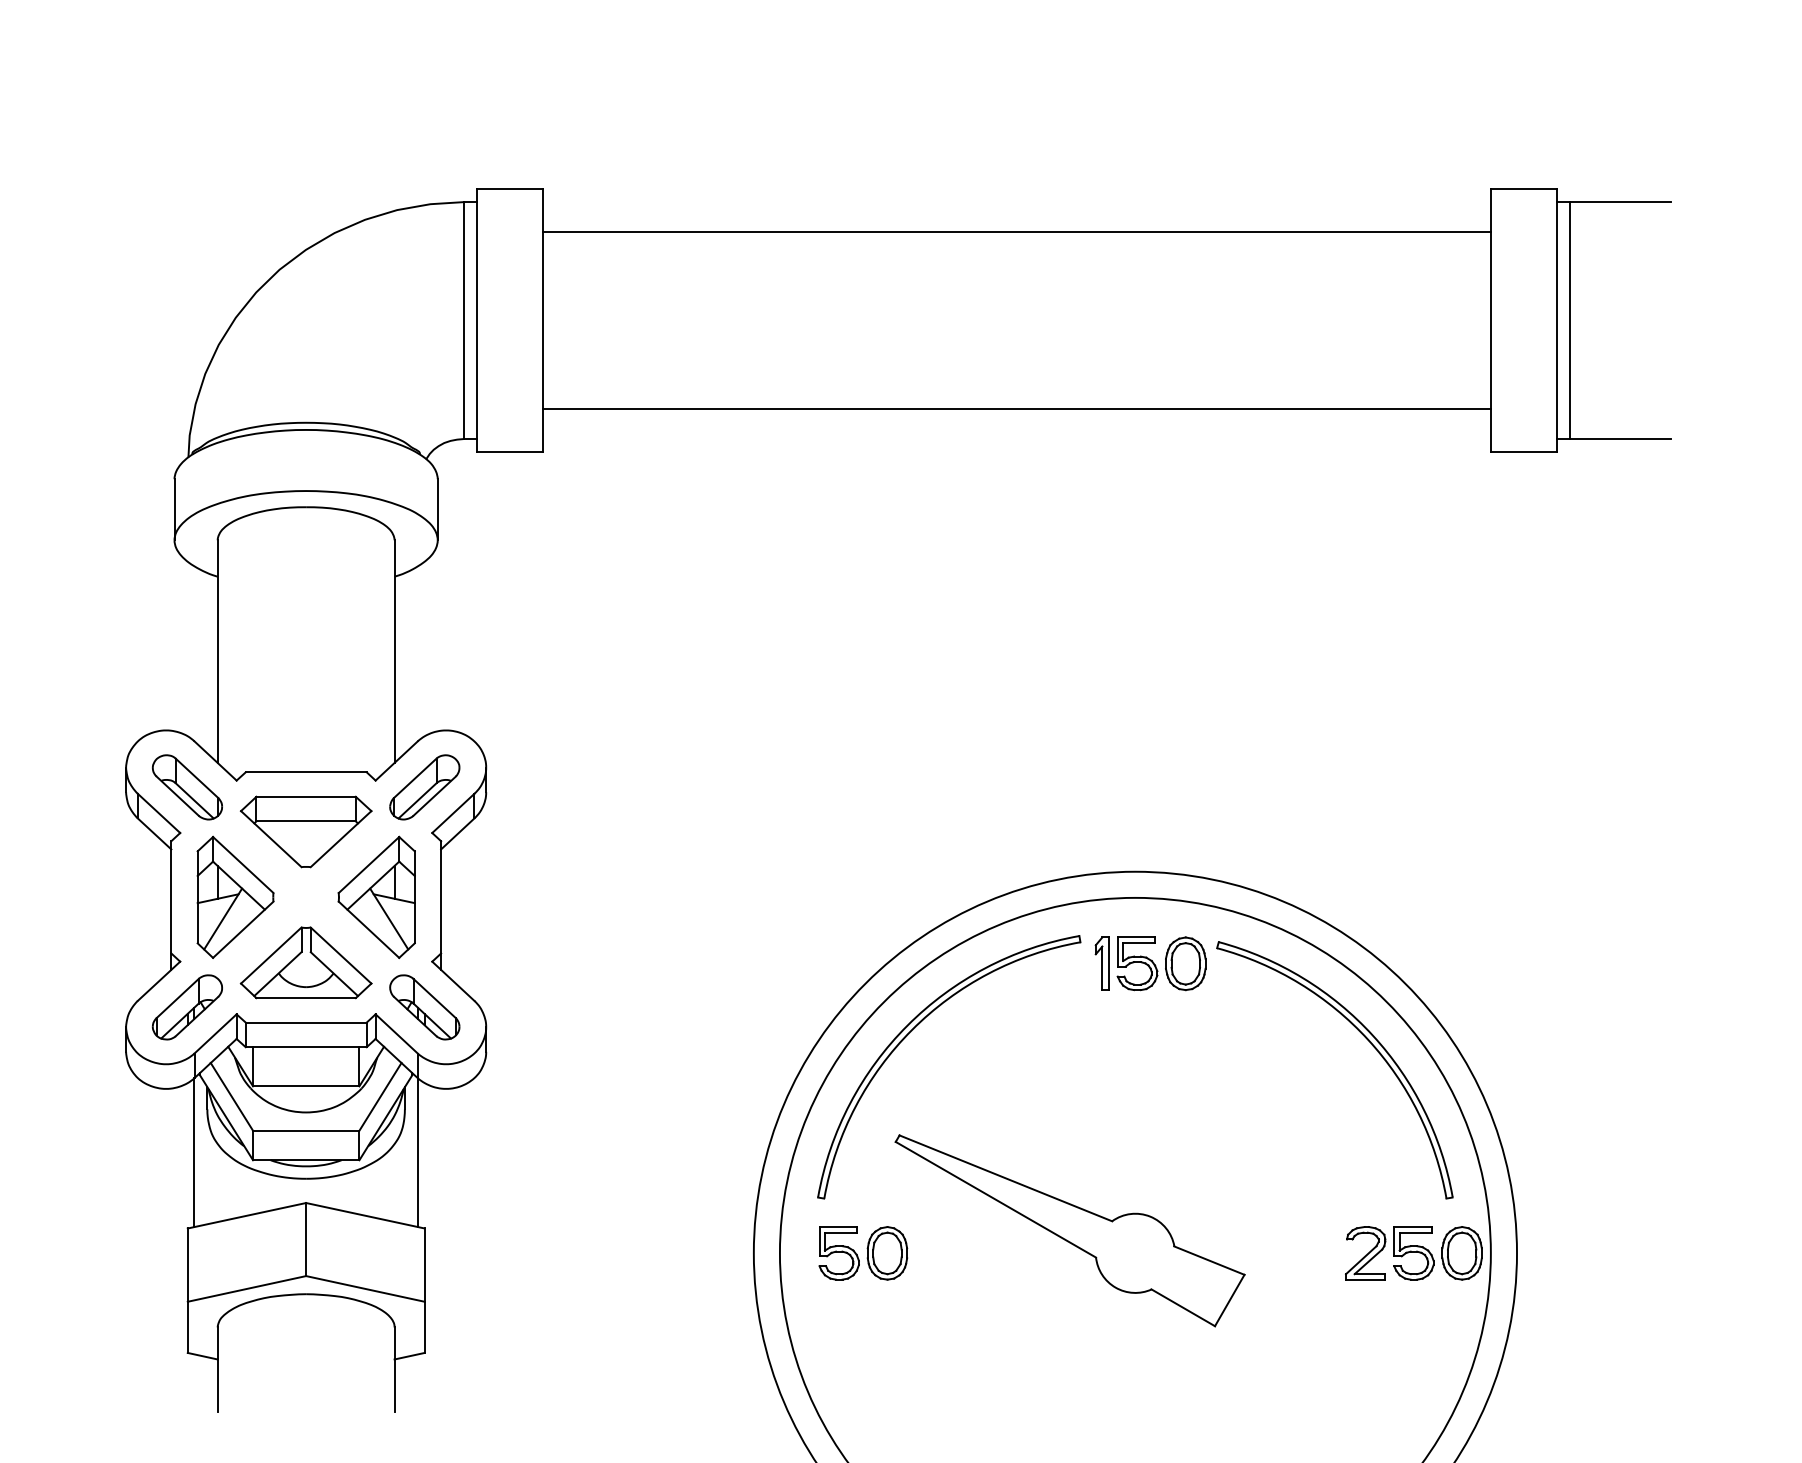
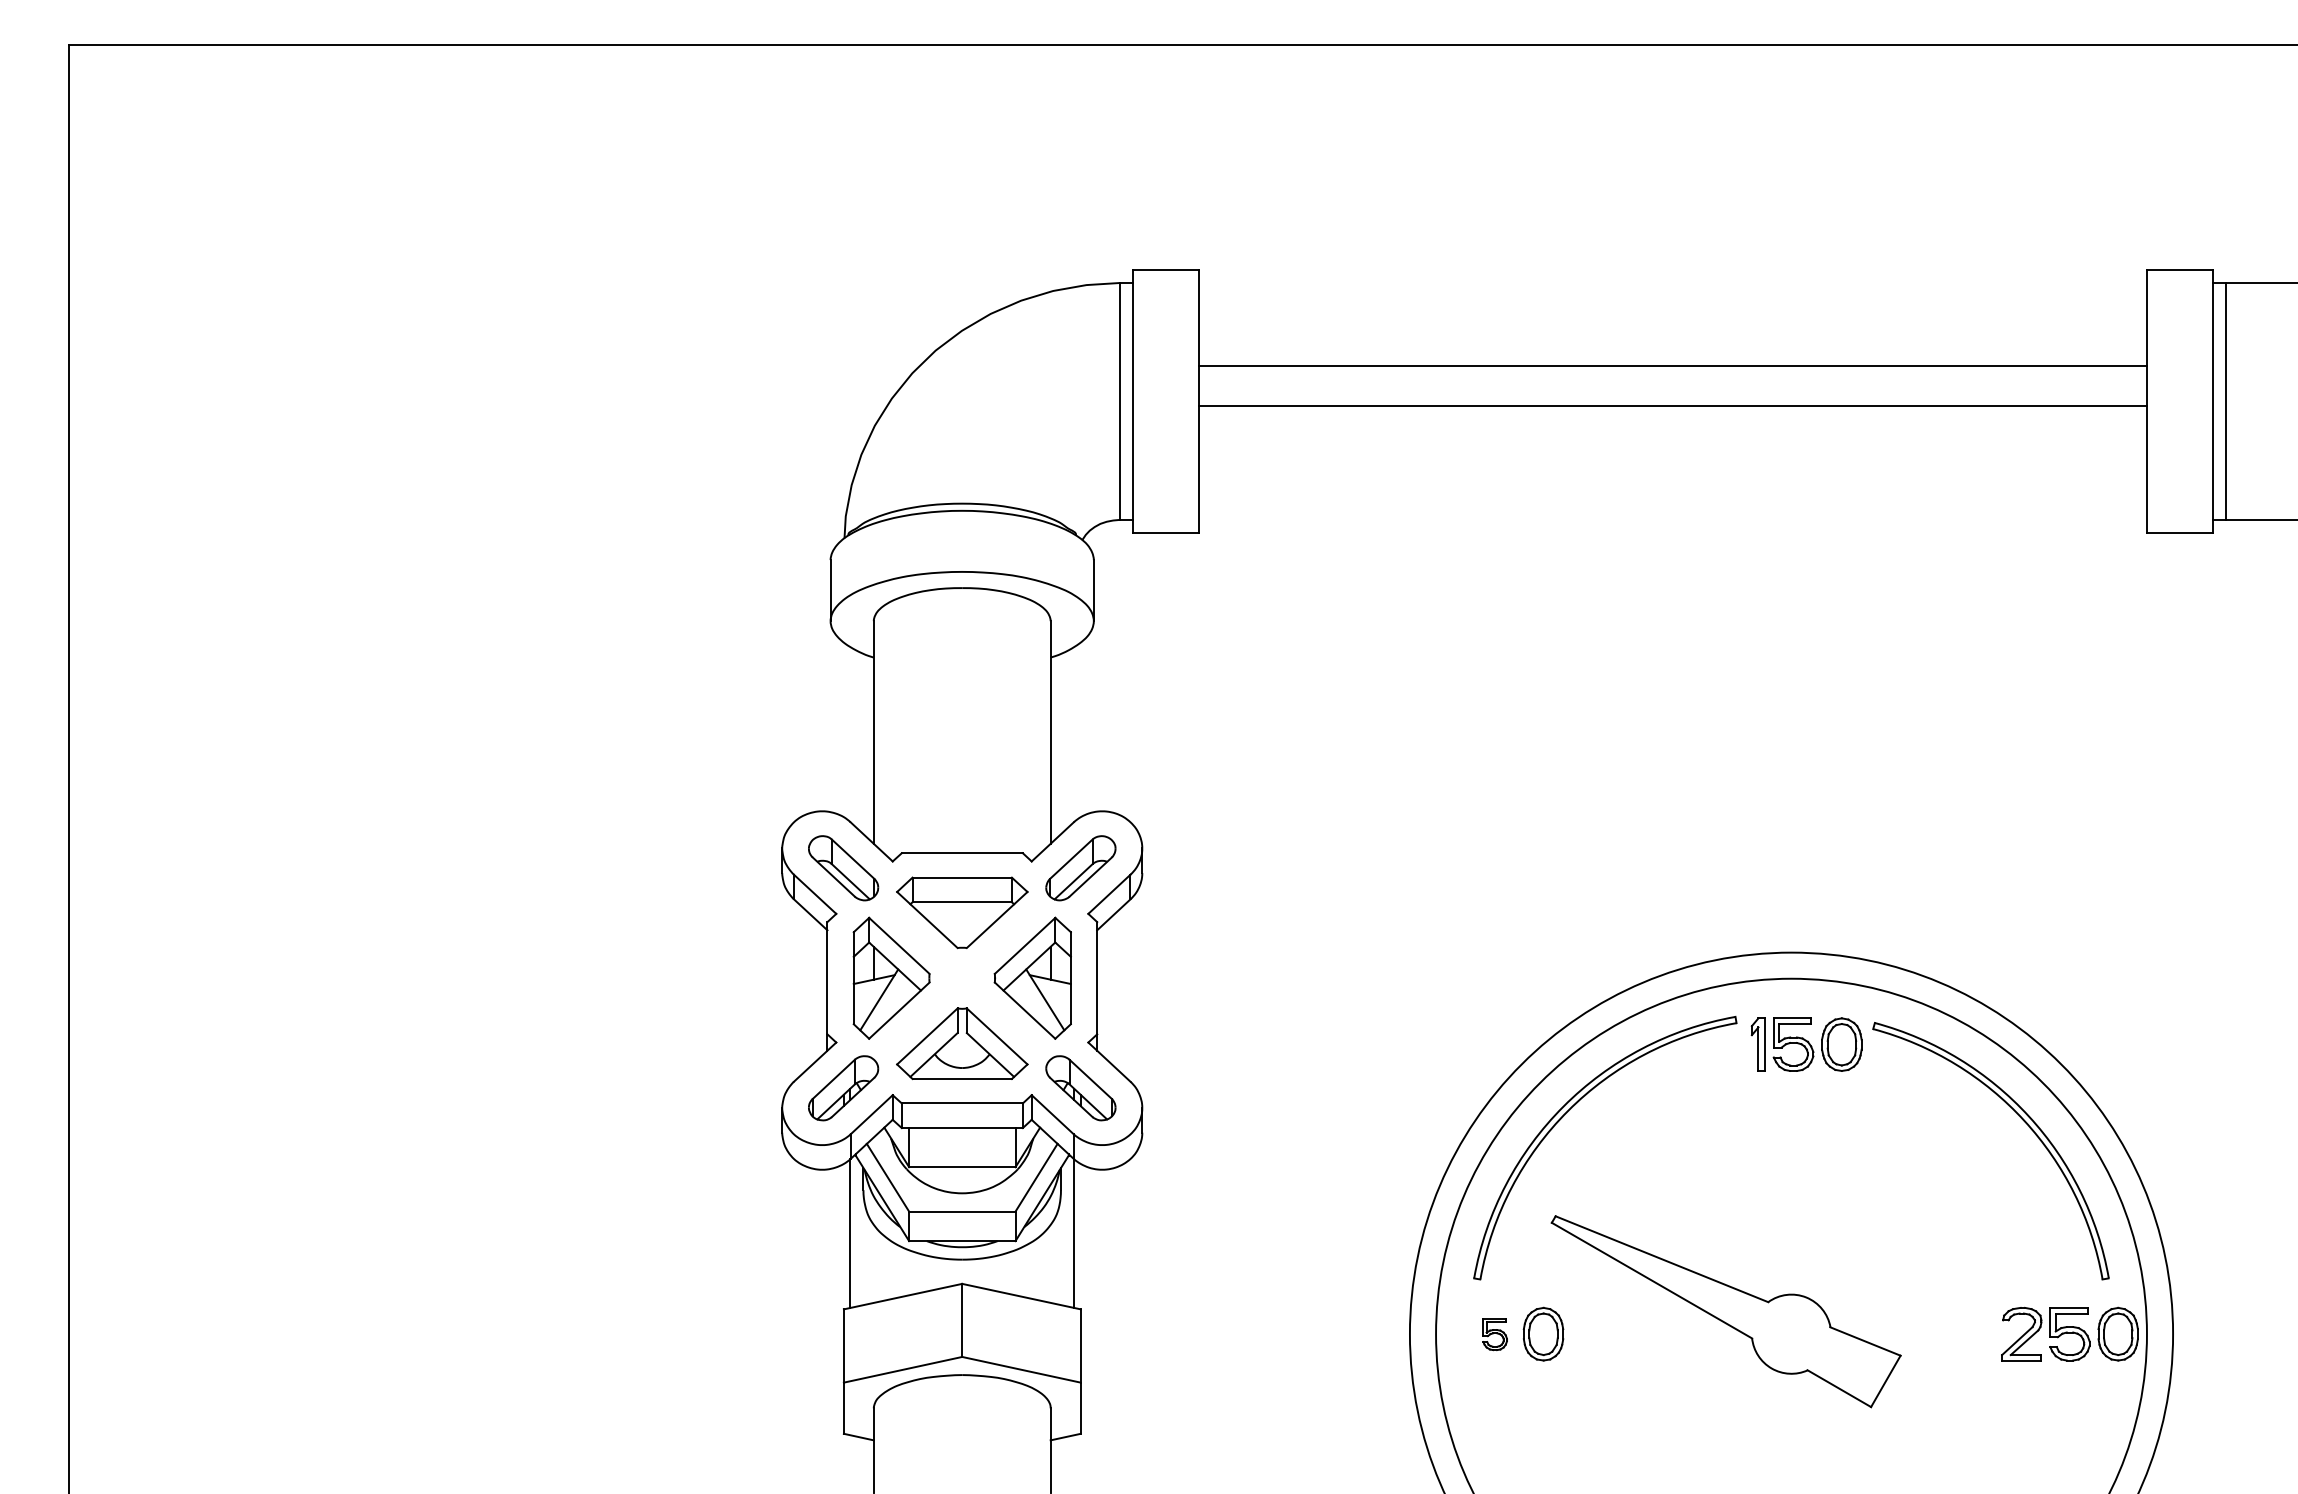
line: (1016, 232) -> (1672, 366), moved
line: (1016, 408) -> (1672, 405), moved
part: (838, 1253) -> (1494, 1334), size x0.6

